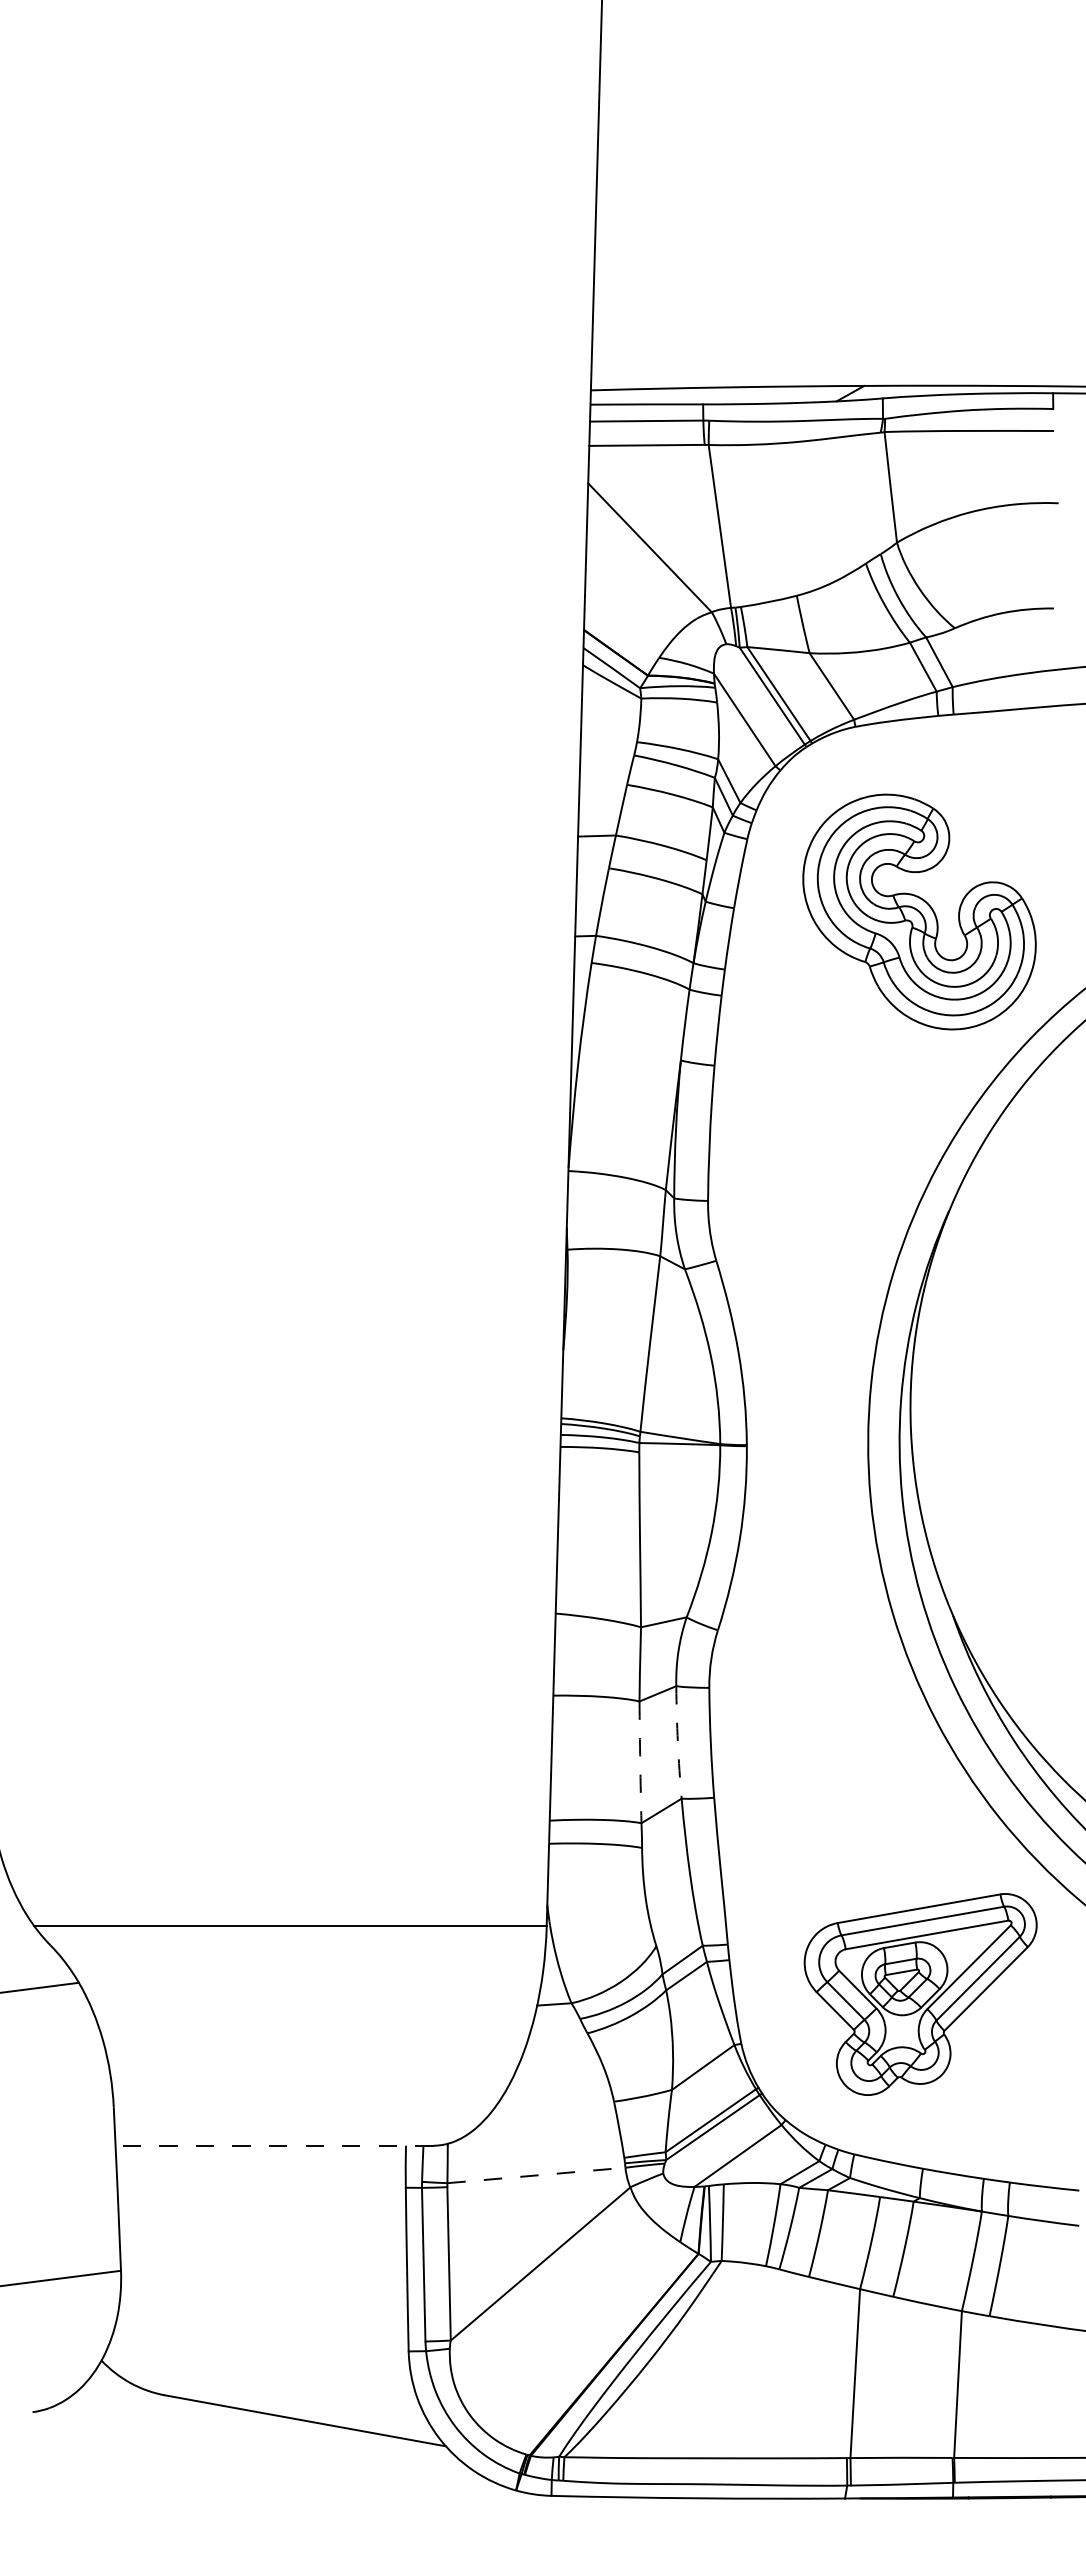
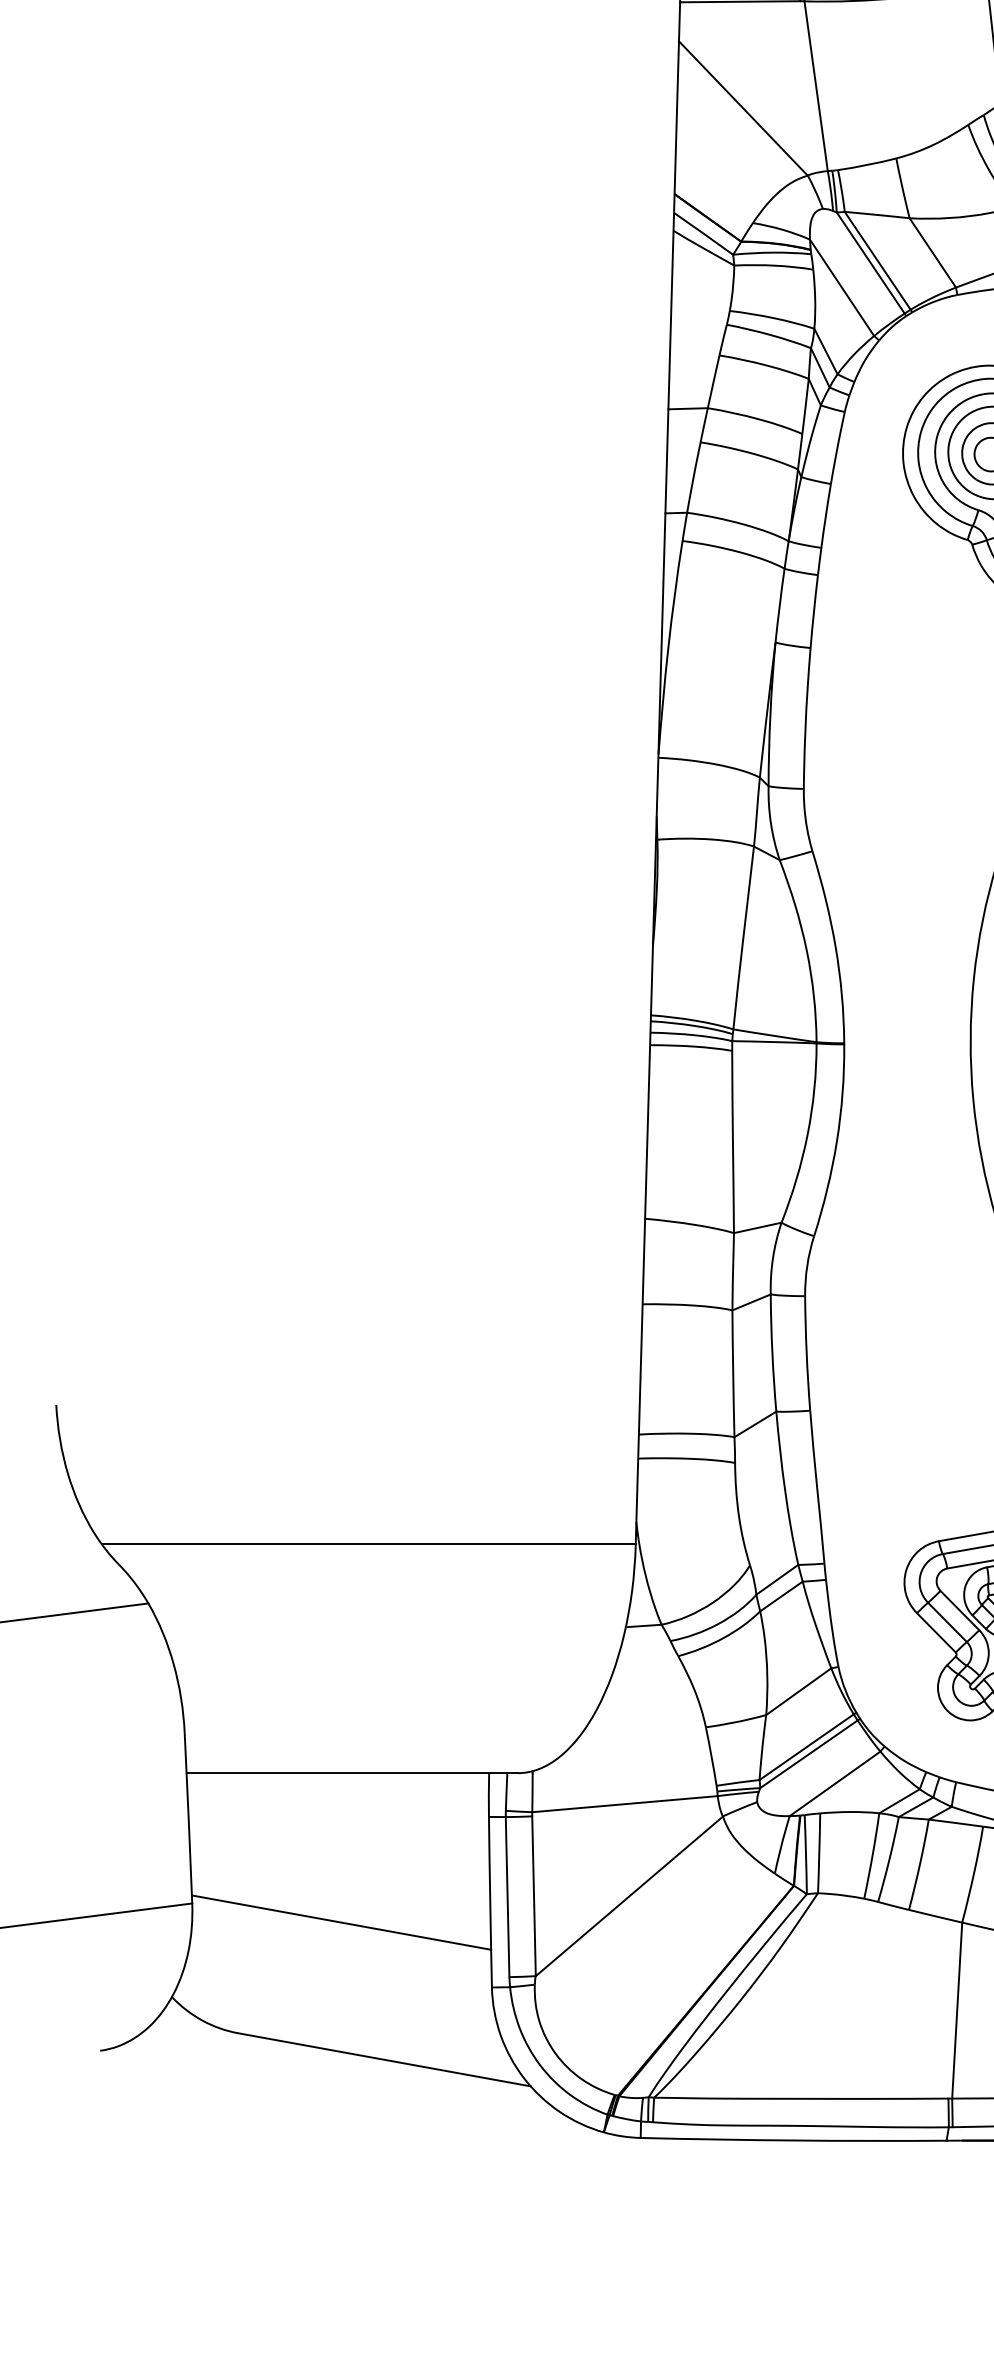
arc: (677, 1742) -> (771, 1353), dashed -> solid
arc: (640, 1762) -> (733, 1373), dashed -> solid
line: (274, 2145) -> (352, 1772), dashed -> solid
line: (536, 2175) -> (625, 1804), dashed -> solid
line: (263, 2289) -> (340, 1922), added

